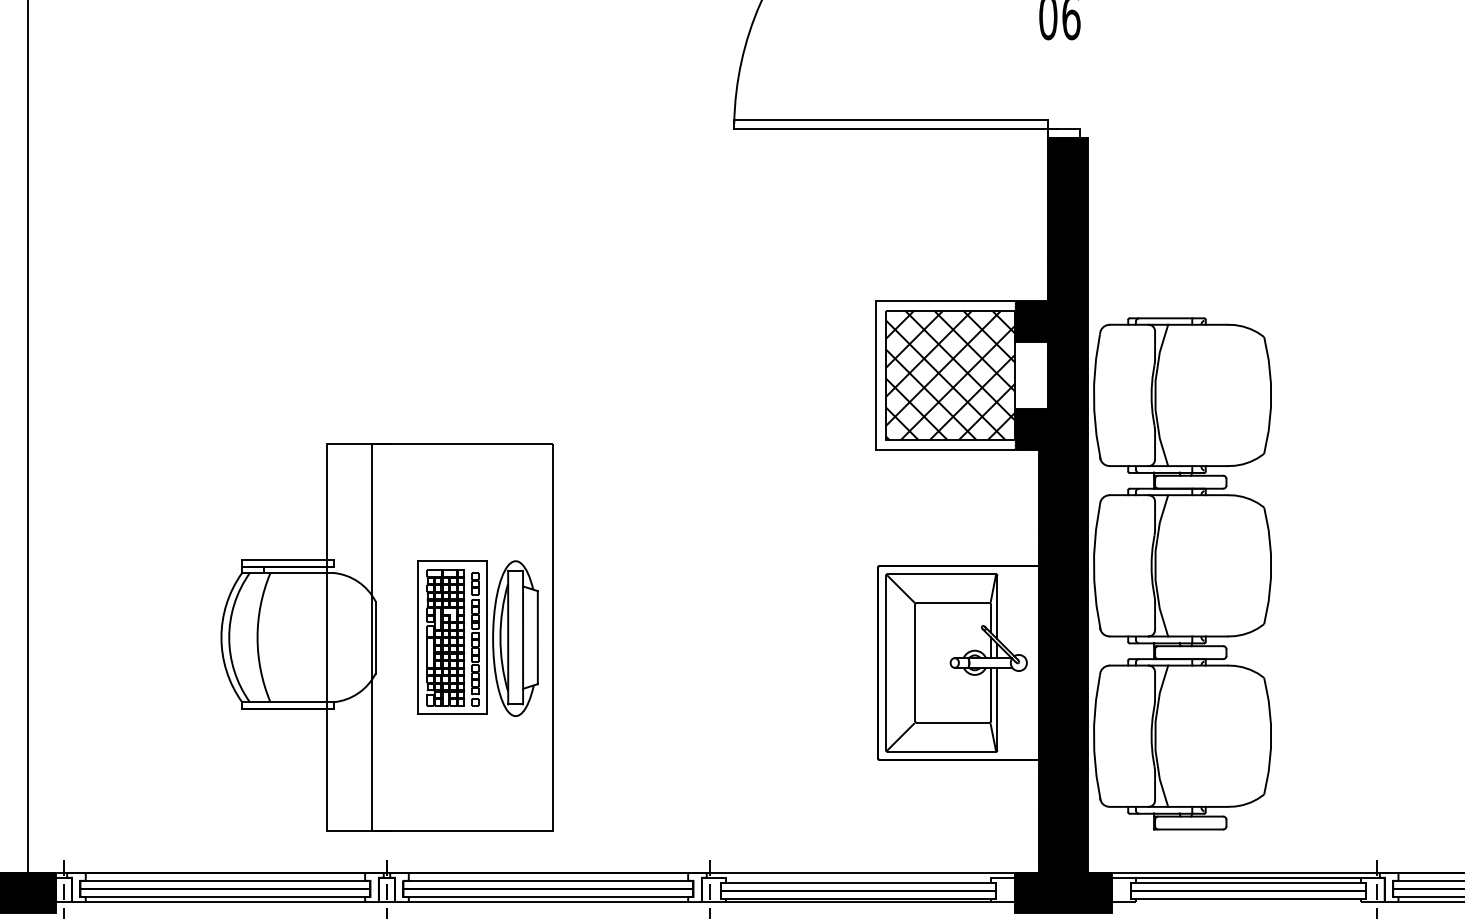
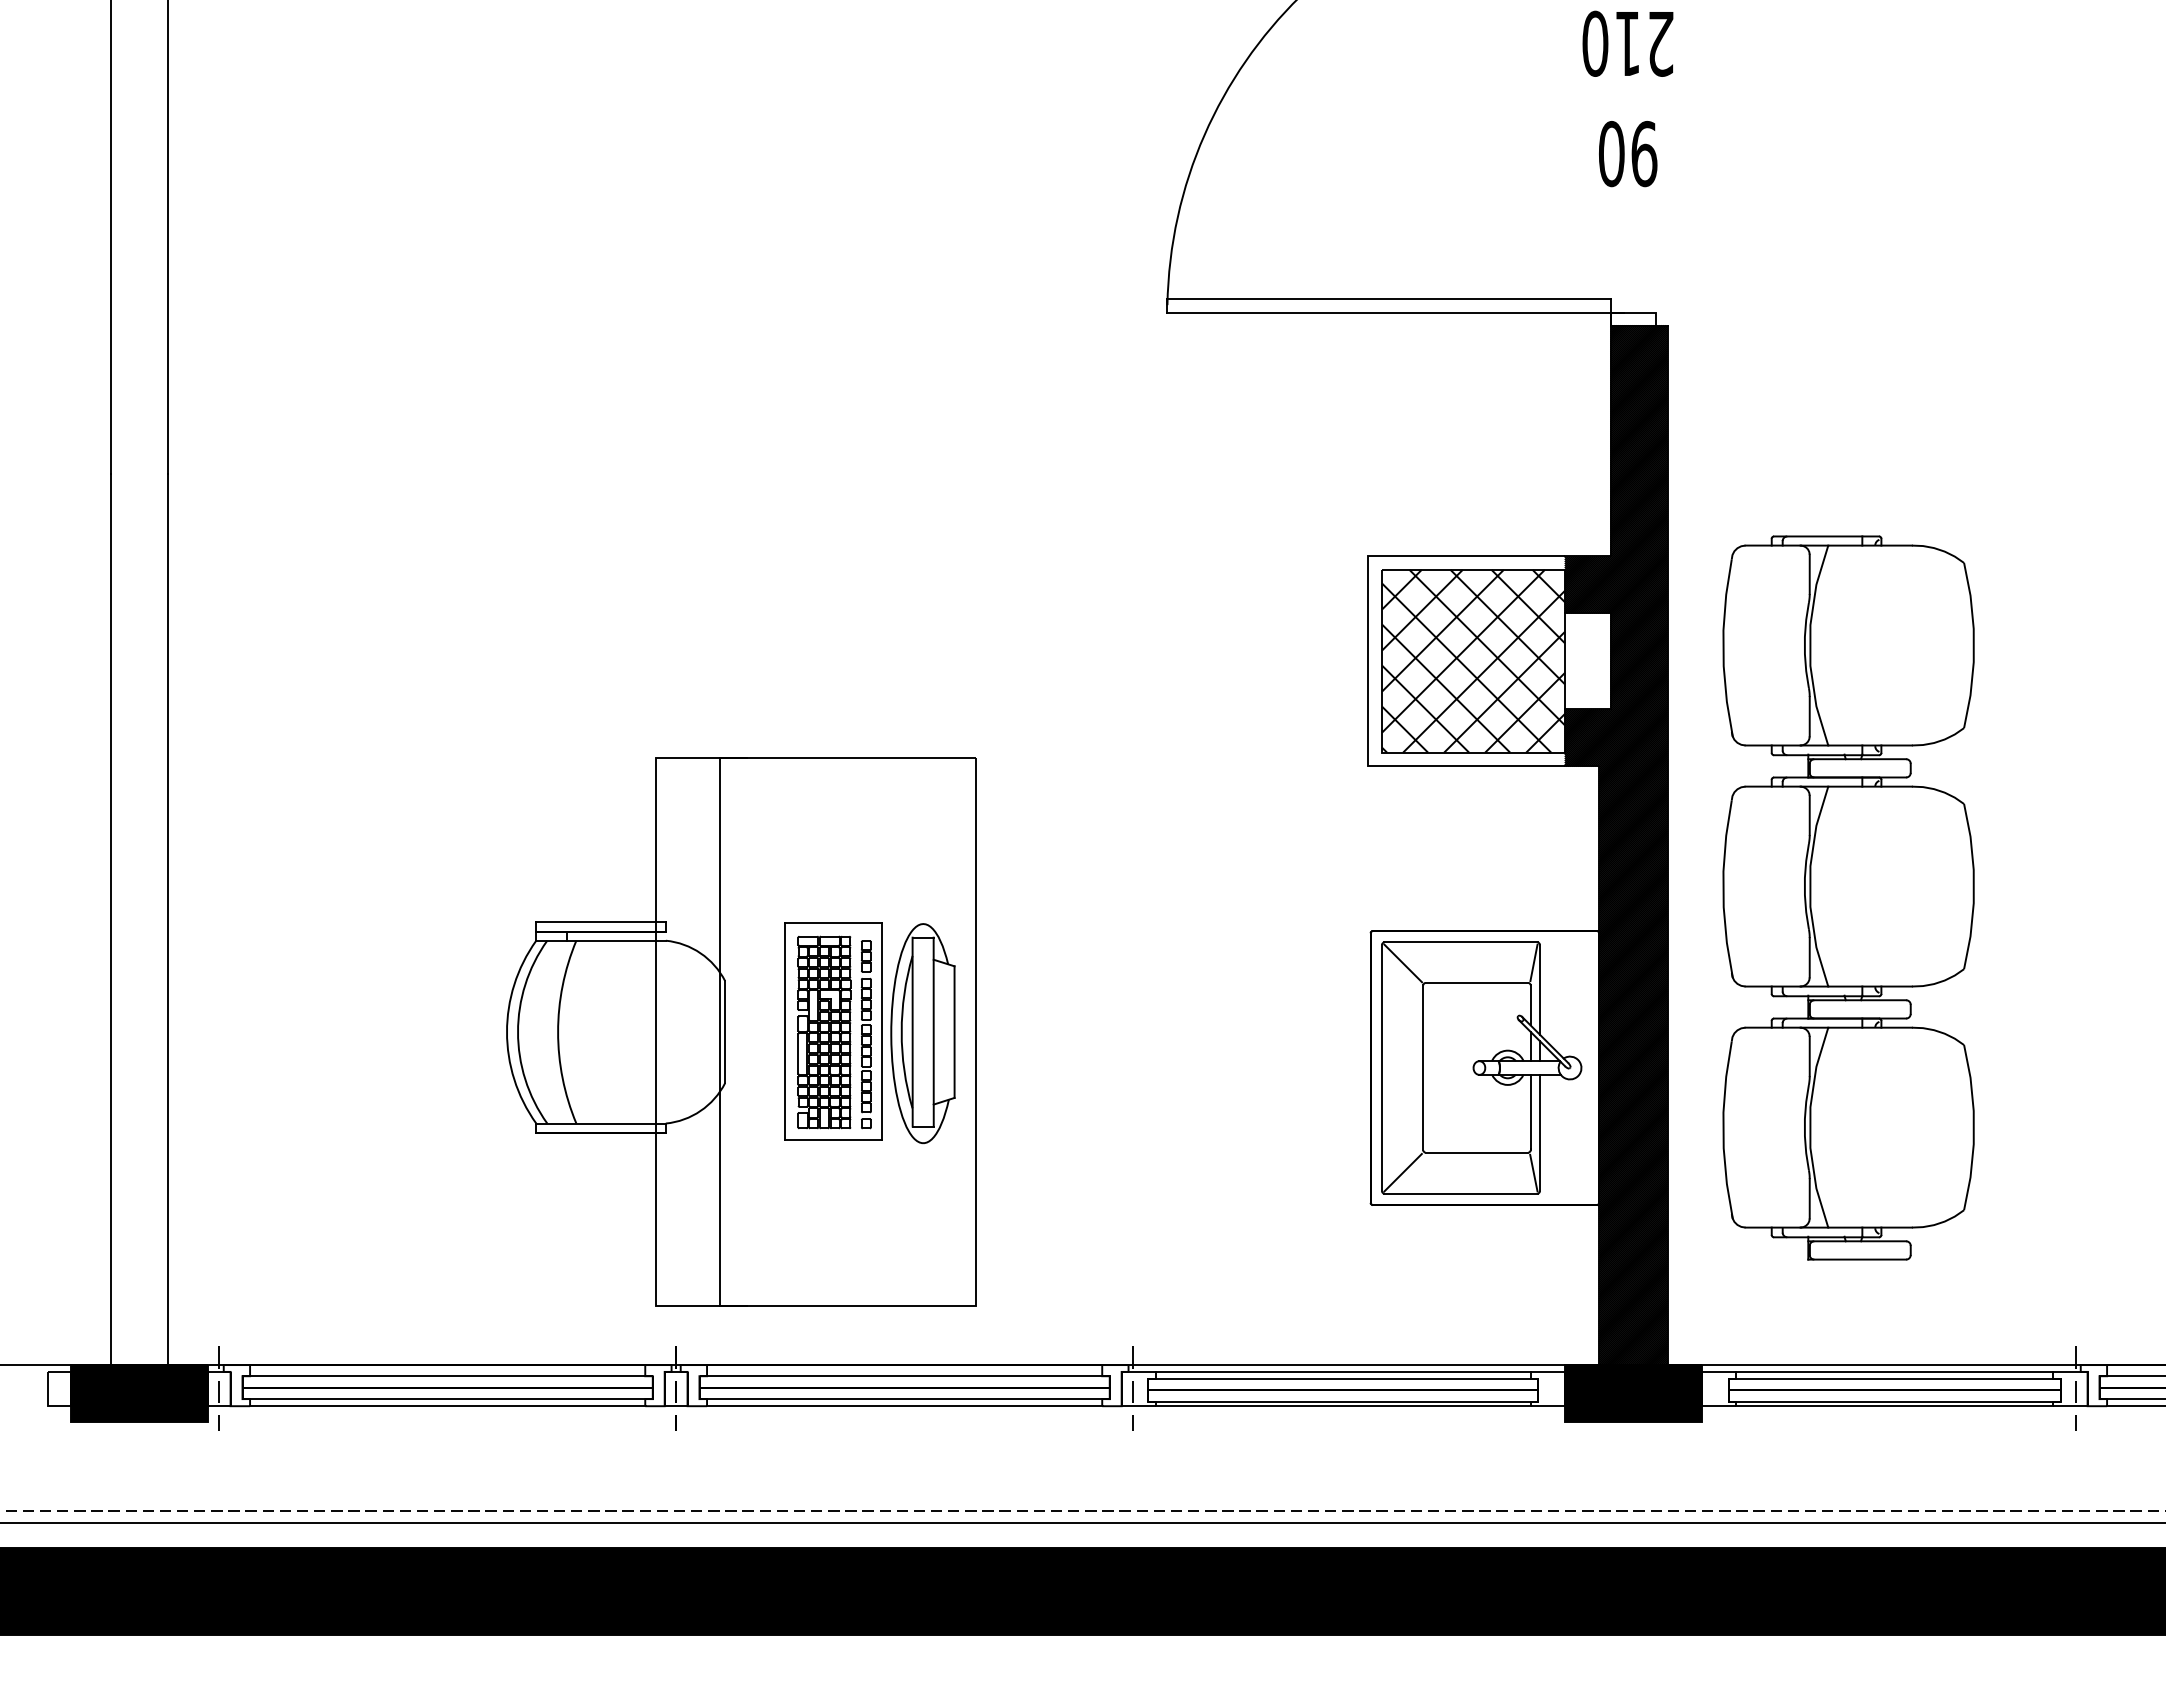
part: (1182, 573) -> (1848, 897), moved
part: (387, 637) -> (741, 1031), moved
line: (858, 877) -> (1342, 1371), added
line: (1248, 902) -> (1894, 1406), added

